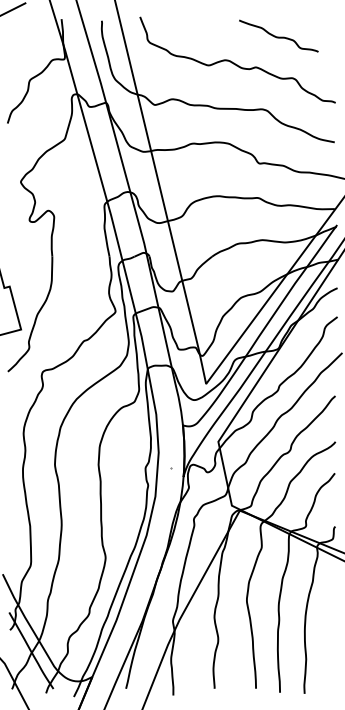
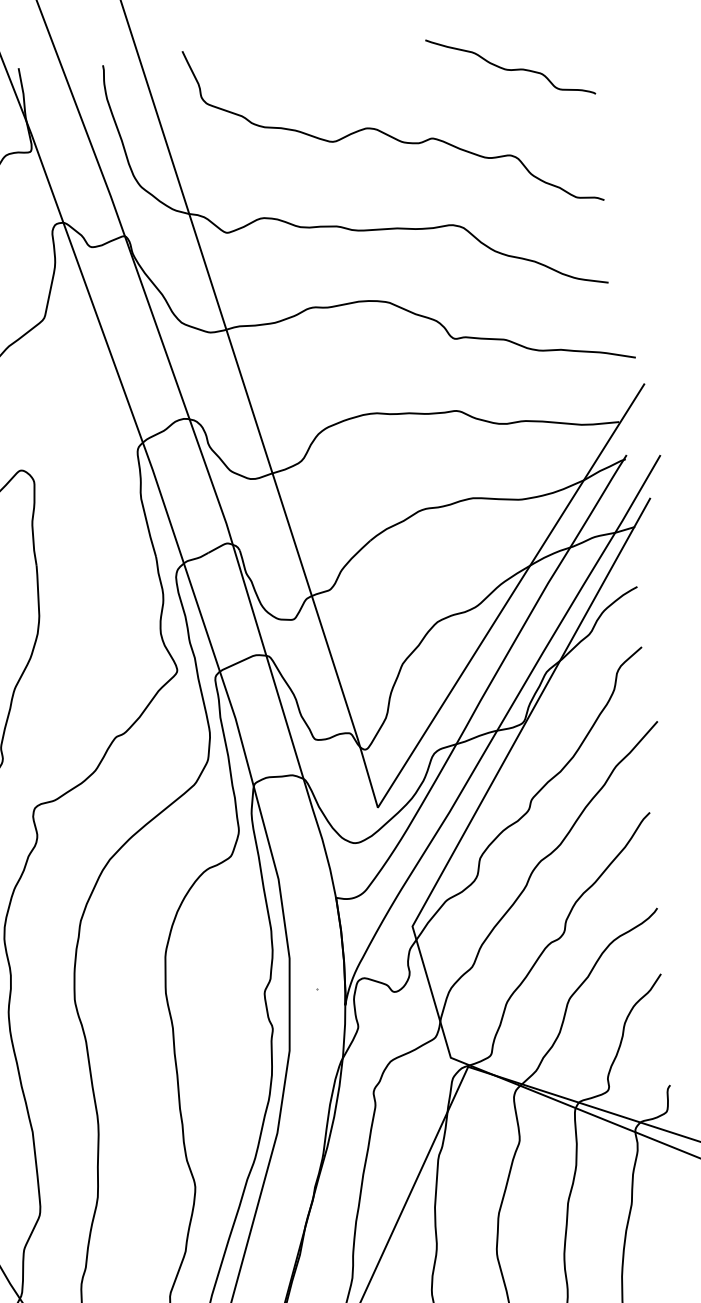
curve: (278, 36) -> (509, 67), moved

